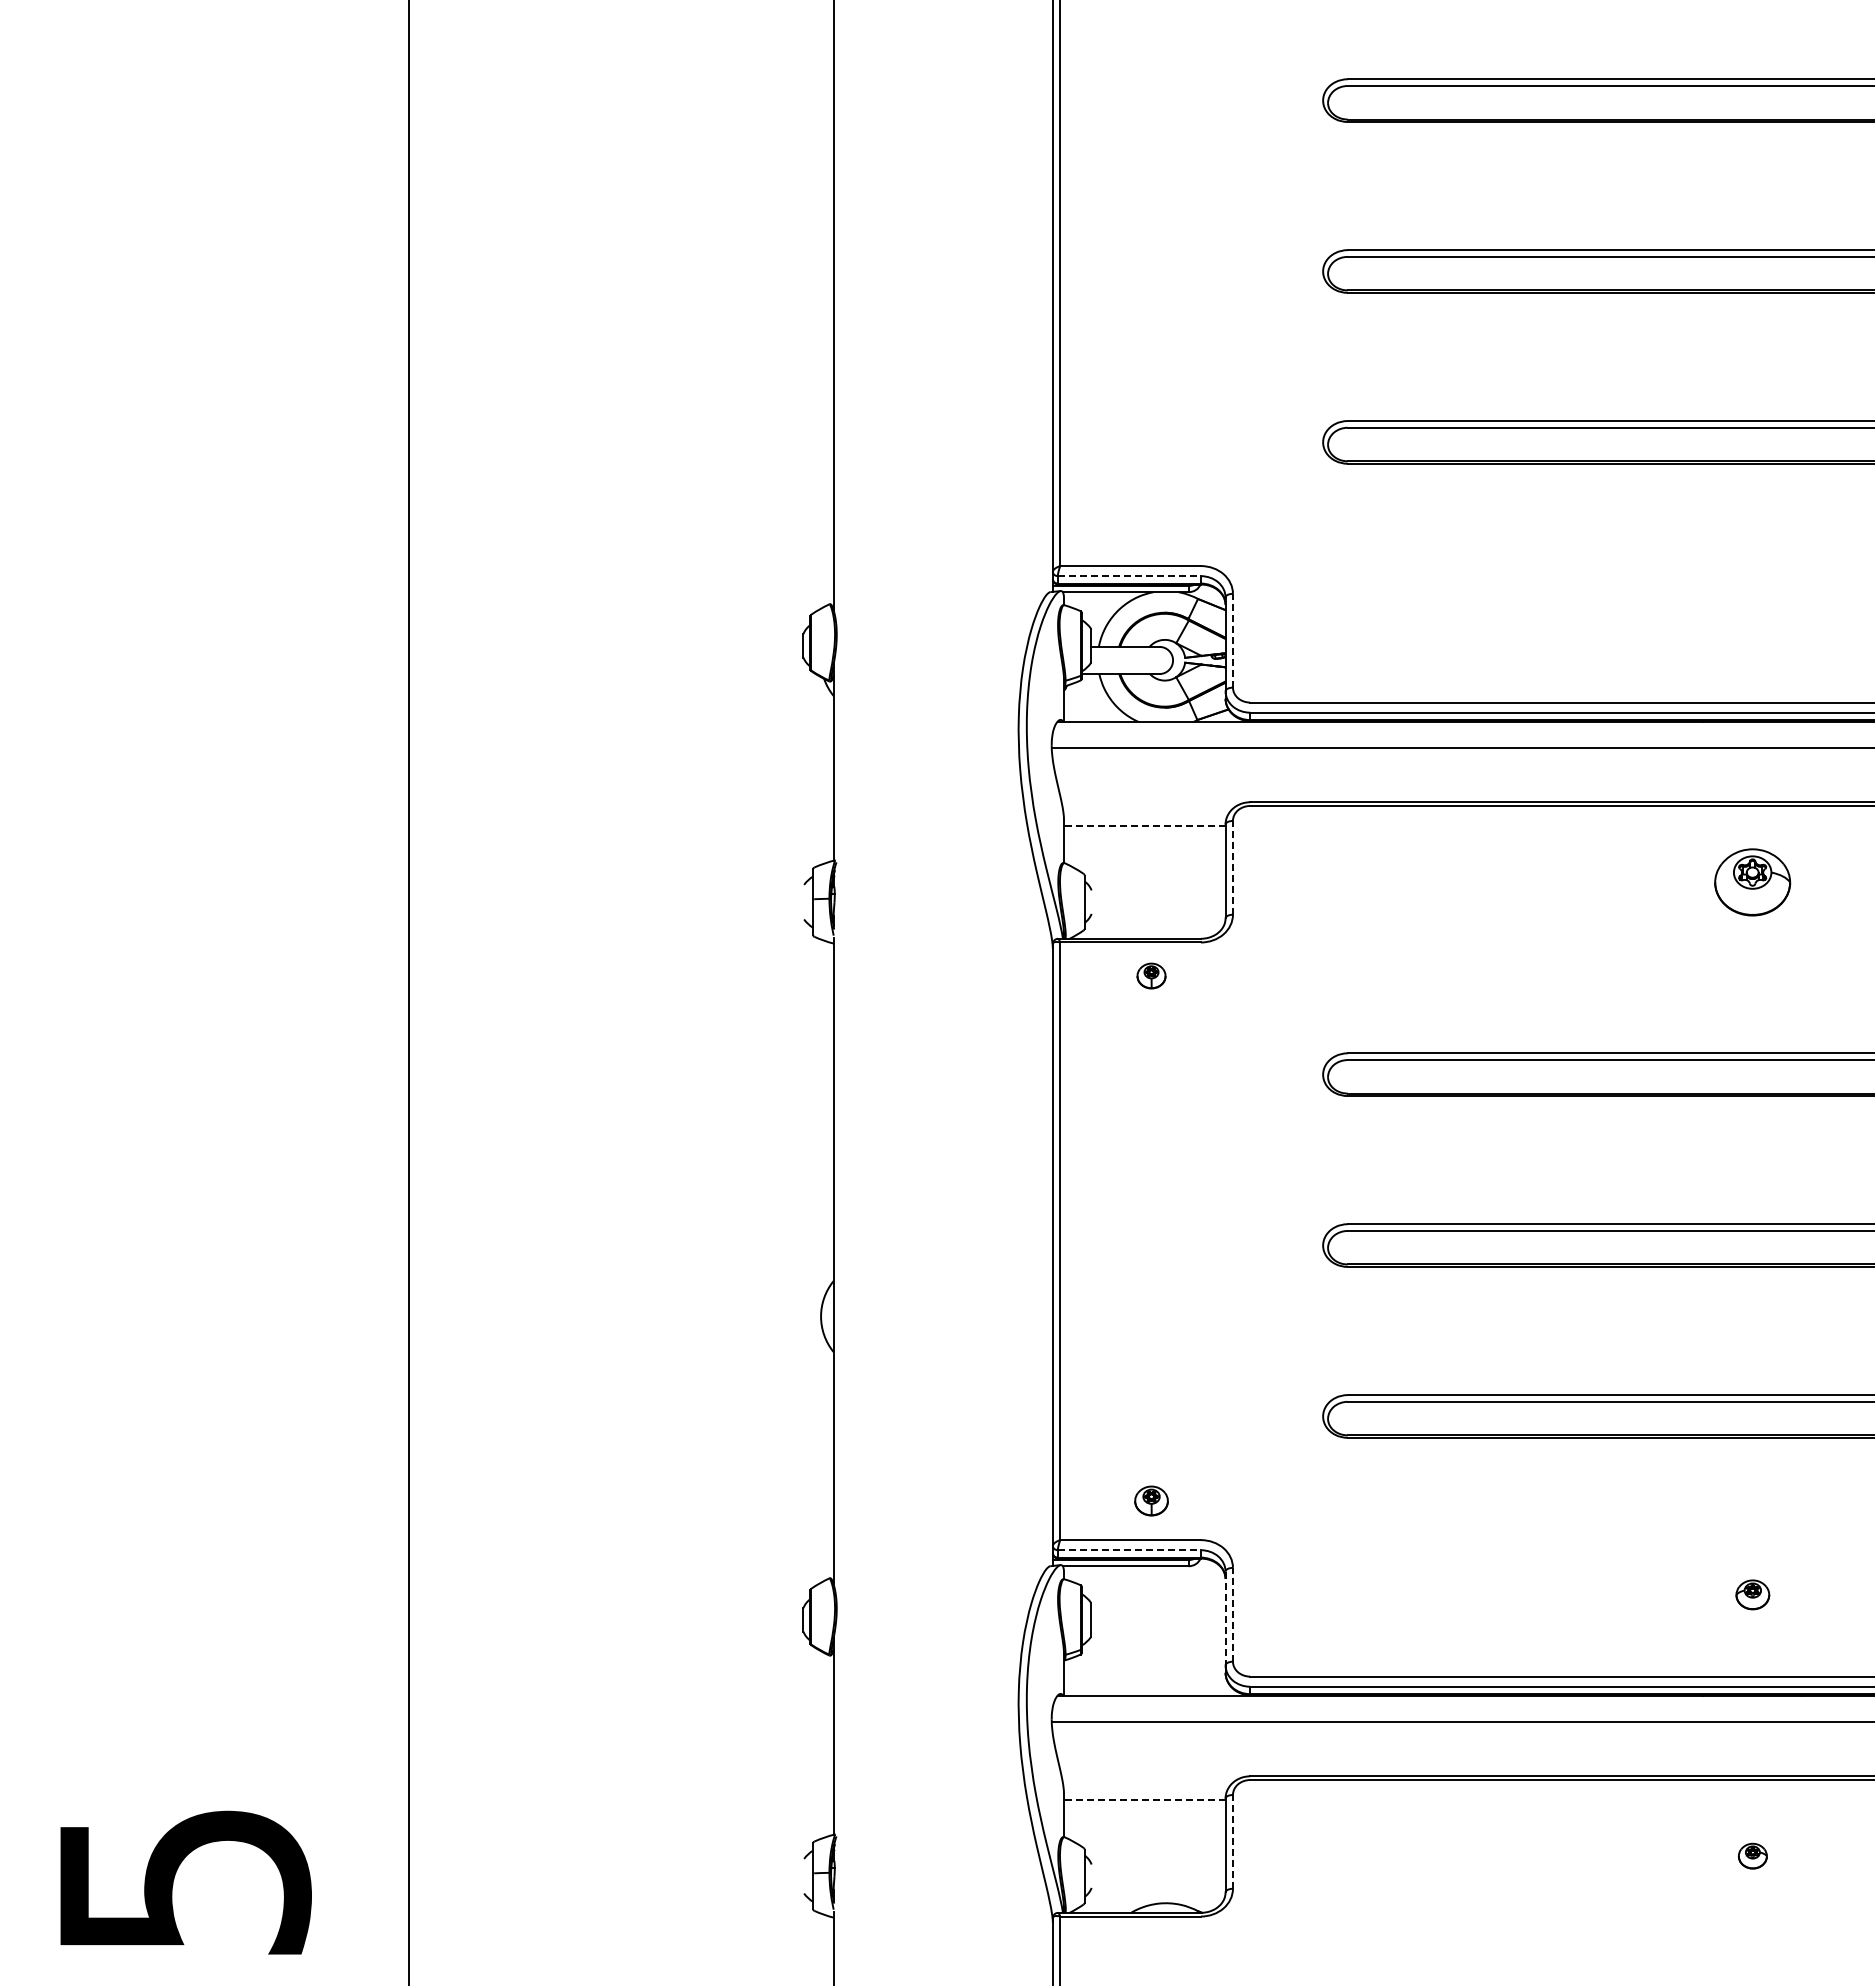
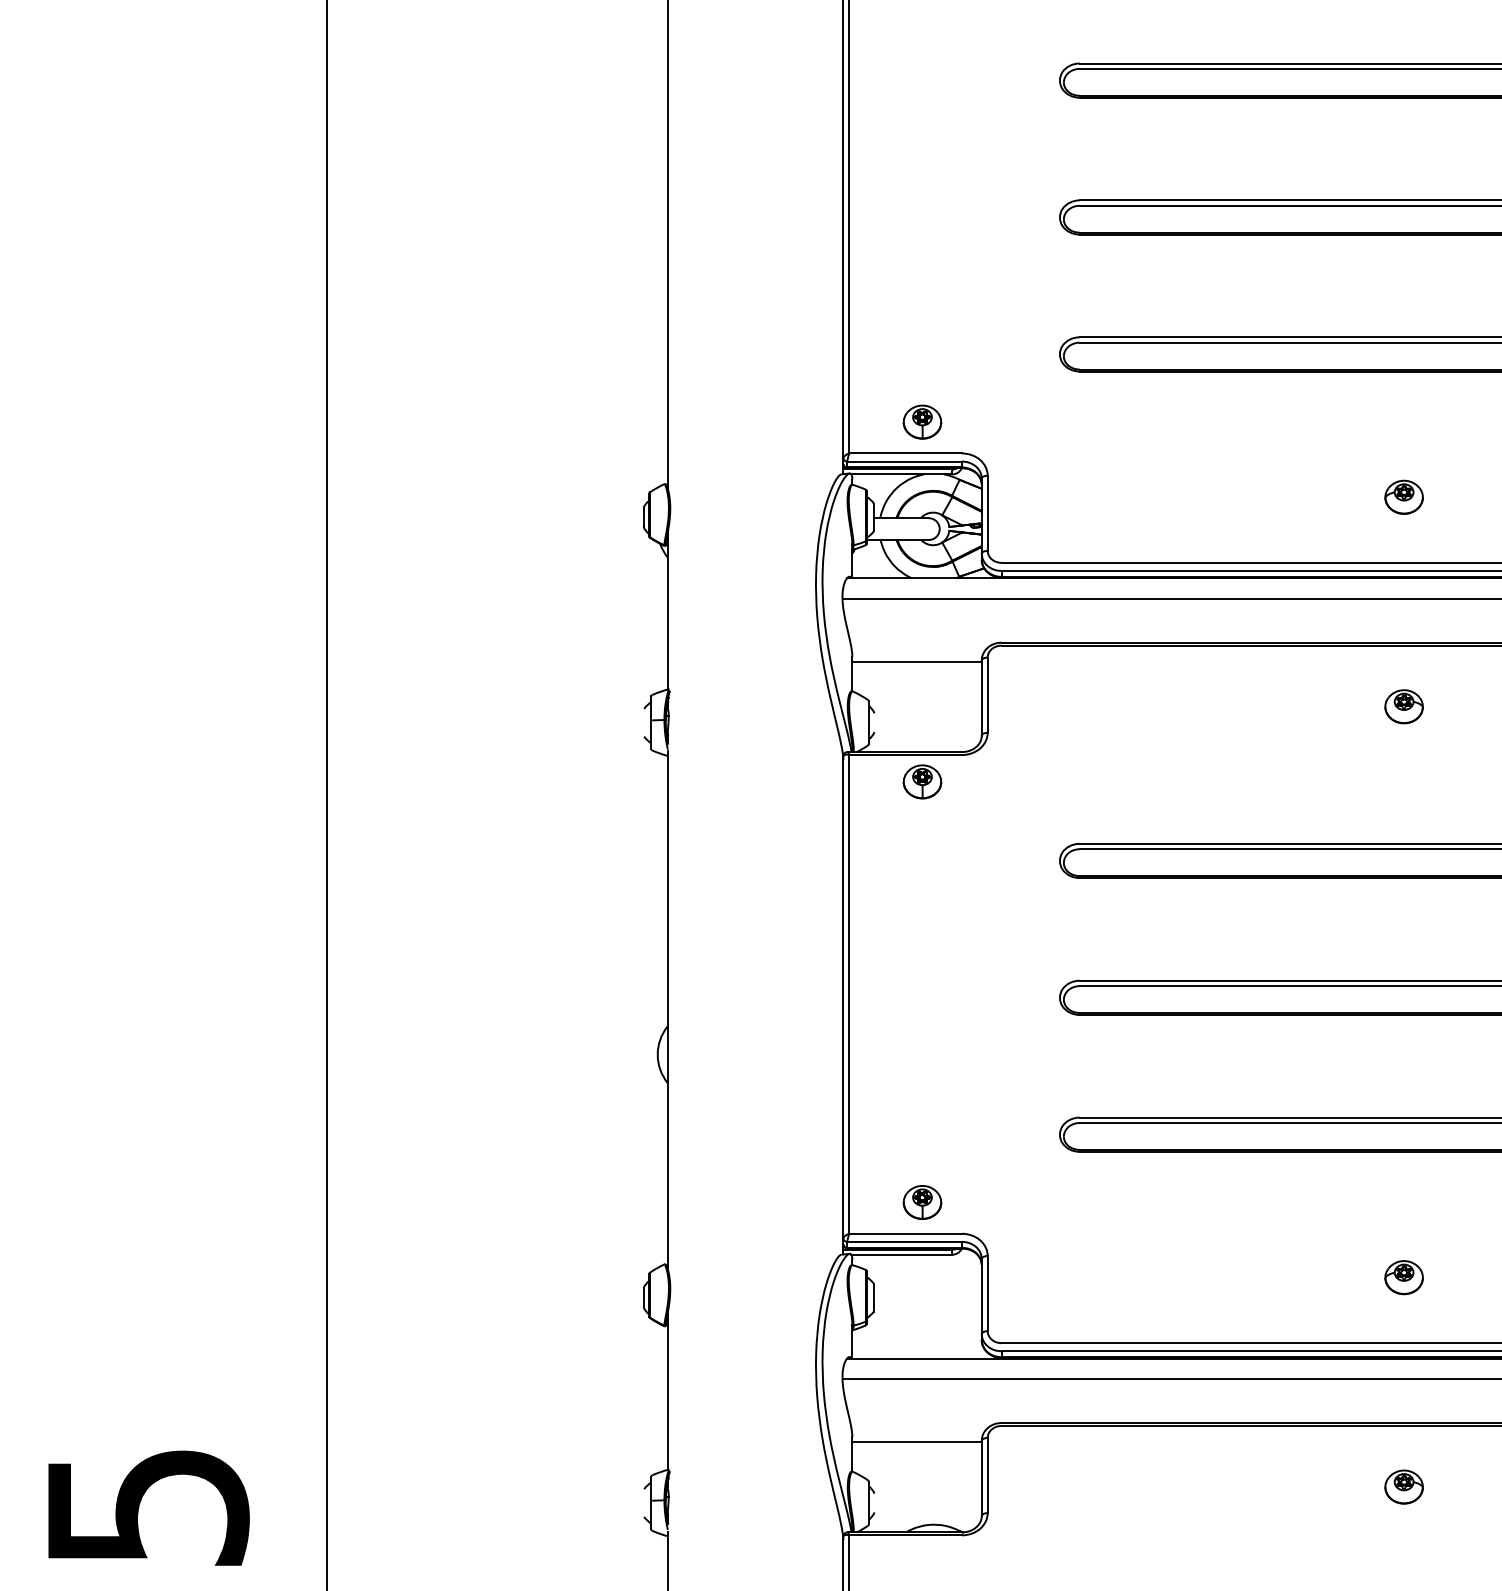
part: (1151, 526) -> (922, 421), added
line: (1129, 576) -> (904, 461), dashed -> solid
part: (1752, 620) -> (1403, 497), added
line: (1232, 640) -> (987, 513), dashed -> solid
line: (1144, 826) -> (916, 662), dashed -> solid
line: (1232, 867) -> (987, 694), dashed -> solid
part: (1752, 881) -> (1403, 706), size x0.62
part: (1151, 975) -> (922, 781), size x1.67
part: (1151, 1500) -> (922, 1202), size x1.43
line: (1129, 1550) -> (904, 1242), dashed -> solid
part: (1752, 1594) -> (1403, 1277), size x1.43
line: (1232, 1614) -> (987, 1293), dashed -> solid
line: (1225, 1618) -> (981, 1296), dashed -> solid
line: (1144, 1800) -> (916, 1442), dashed -> solid
line: (1232, 1841) -> (987, 1475), dashed -> solid
part: (1752, 1855) -> (1403, 1486), size x1.67

